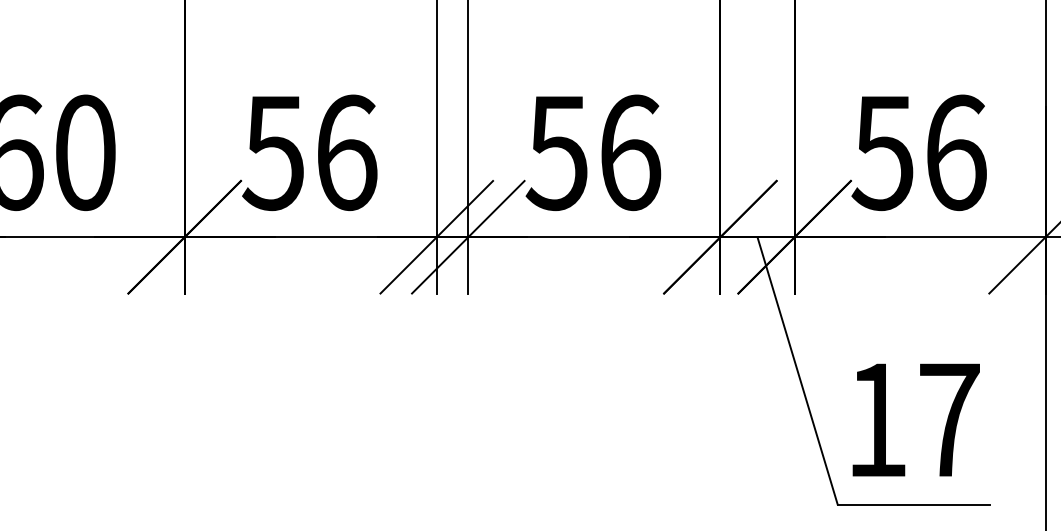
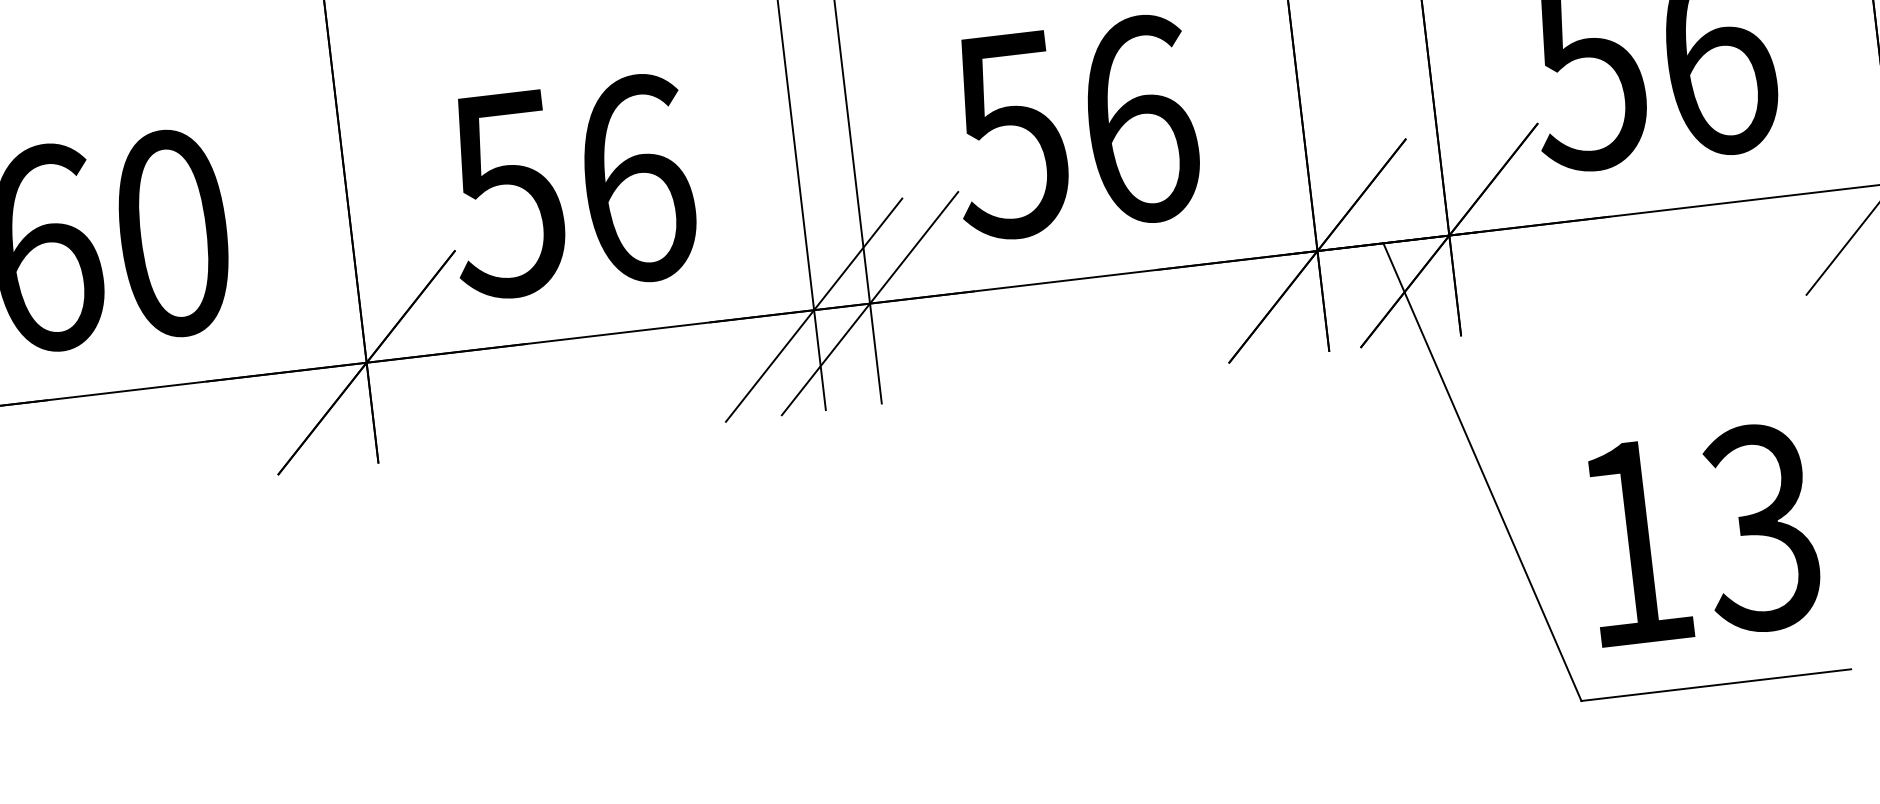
text: (948, 419) -> (1760, 526), 17 -> 13

